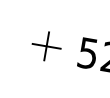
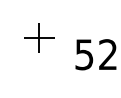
part: (46, 46) -> (39, 37), moved

